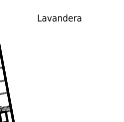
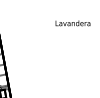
text: (58, 18) -> (72, 23), moved

